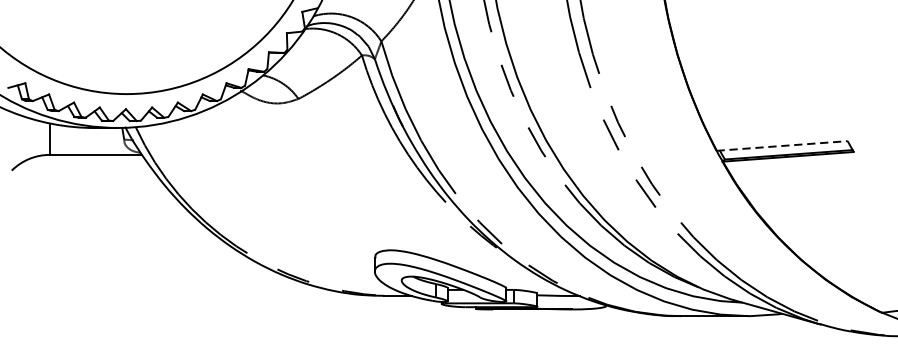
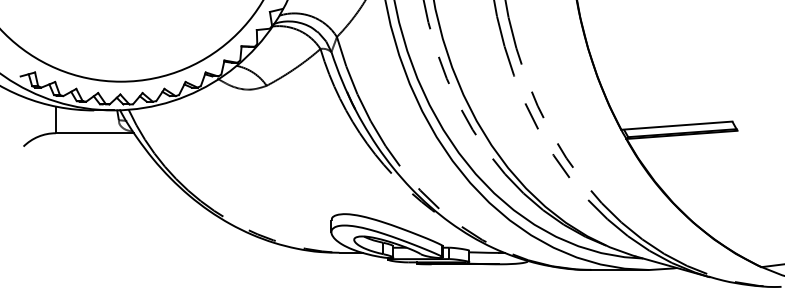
line: (781, 145) -> (676, 125), dashed -> solid

